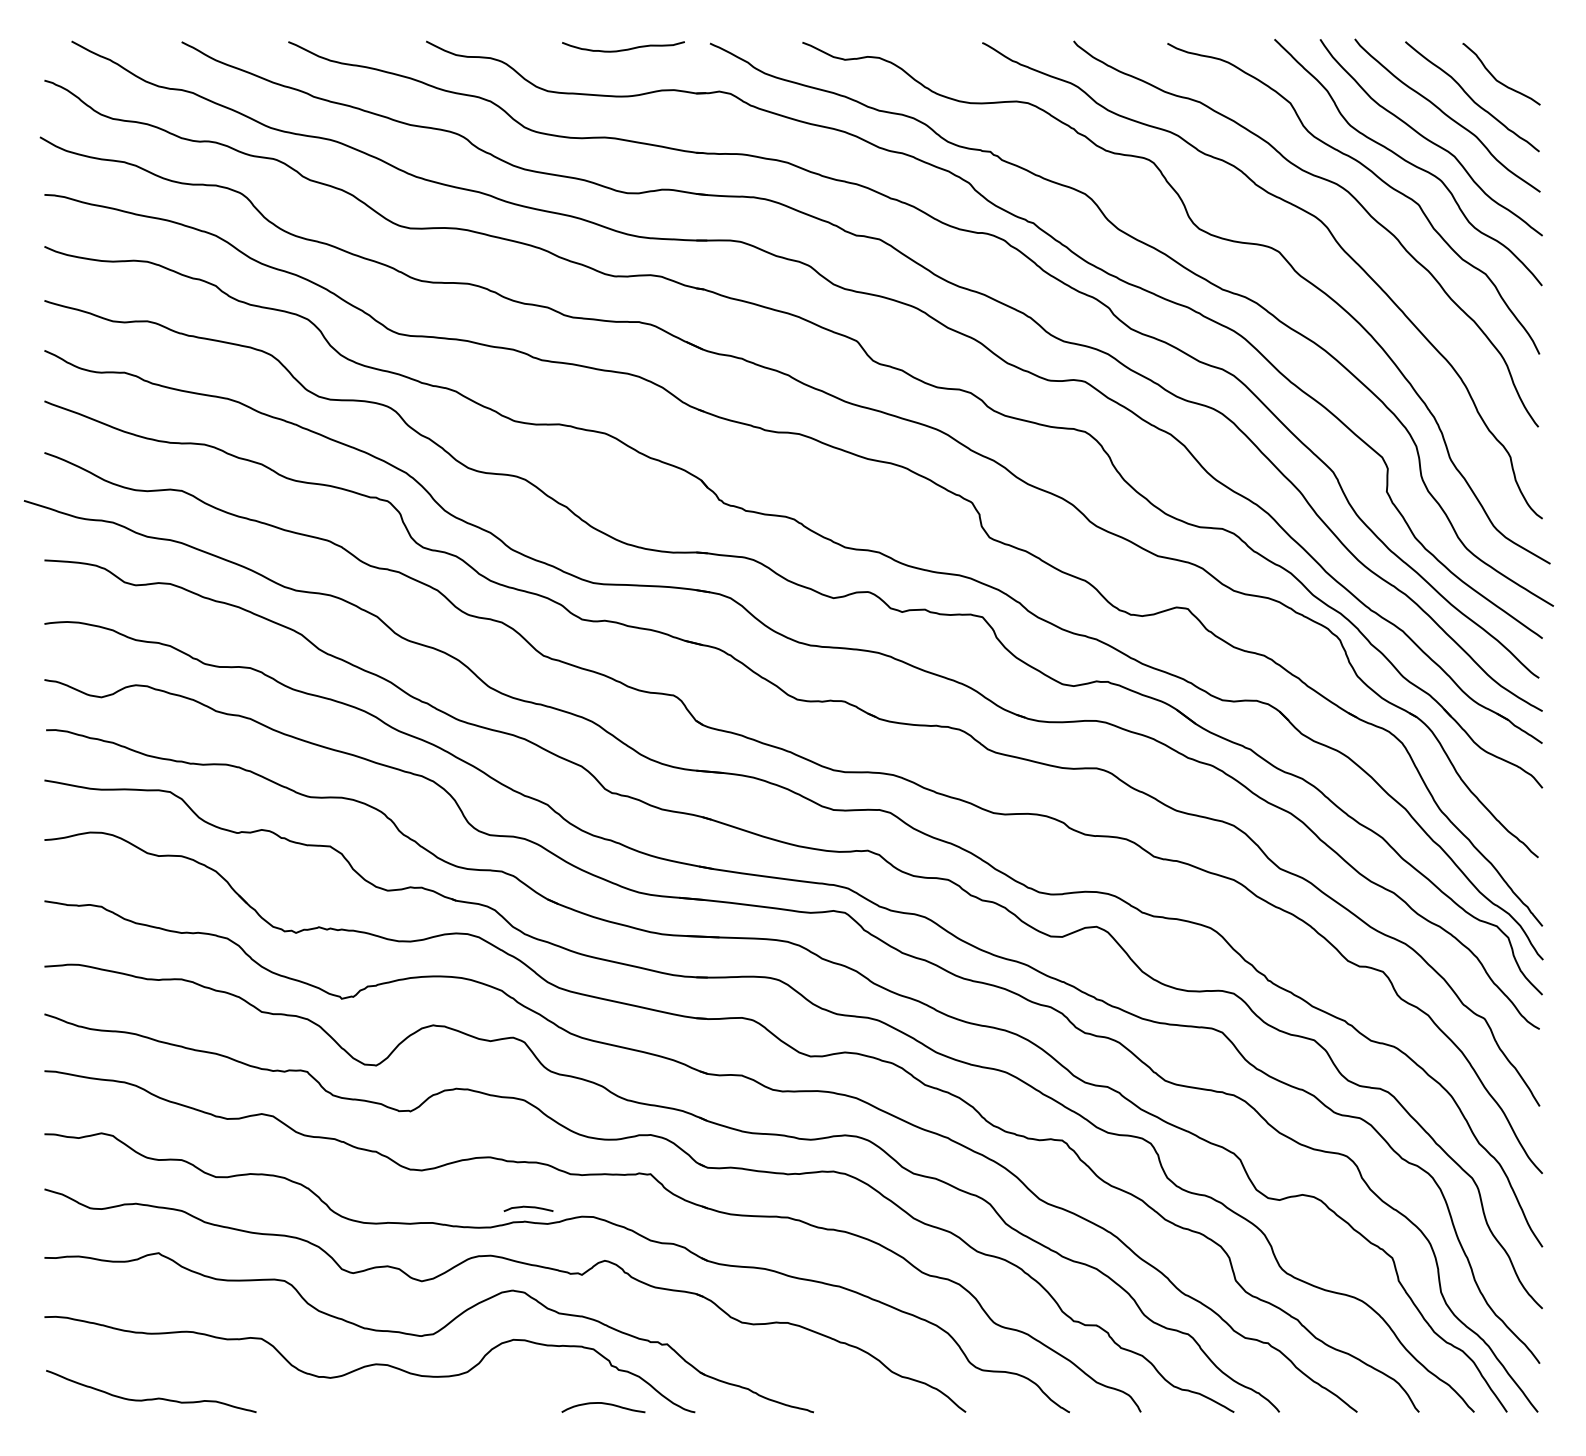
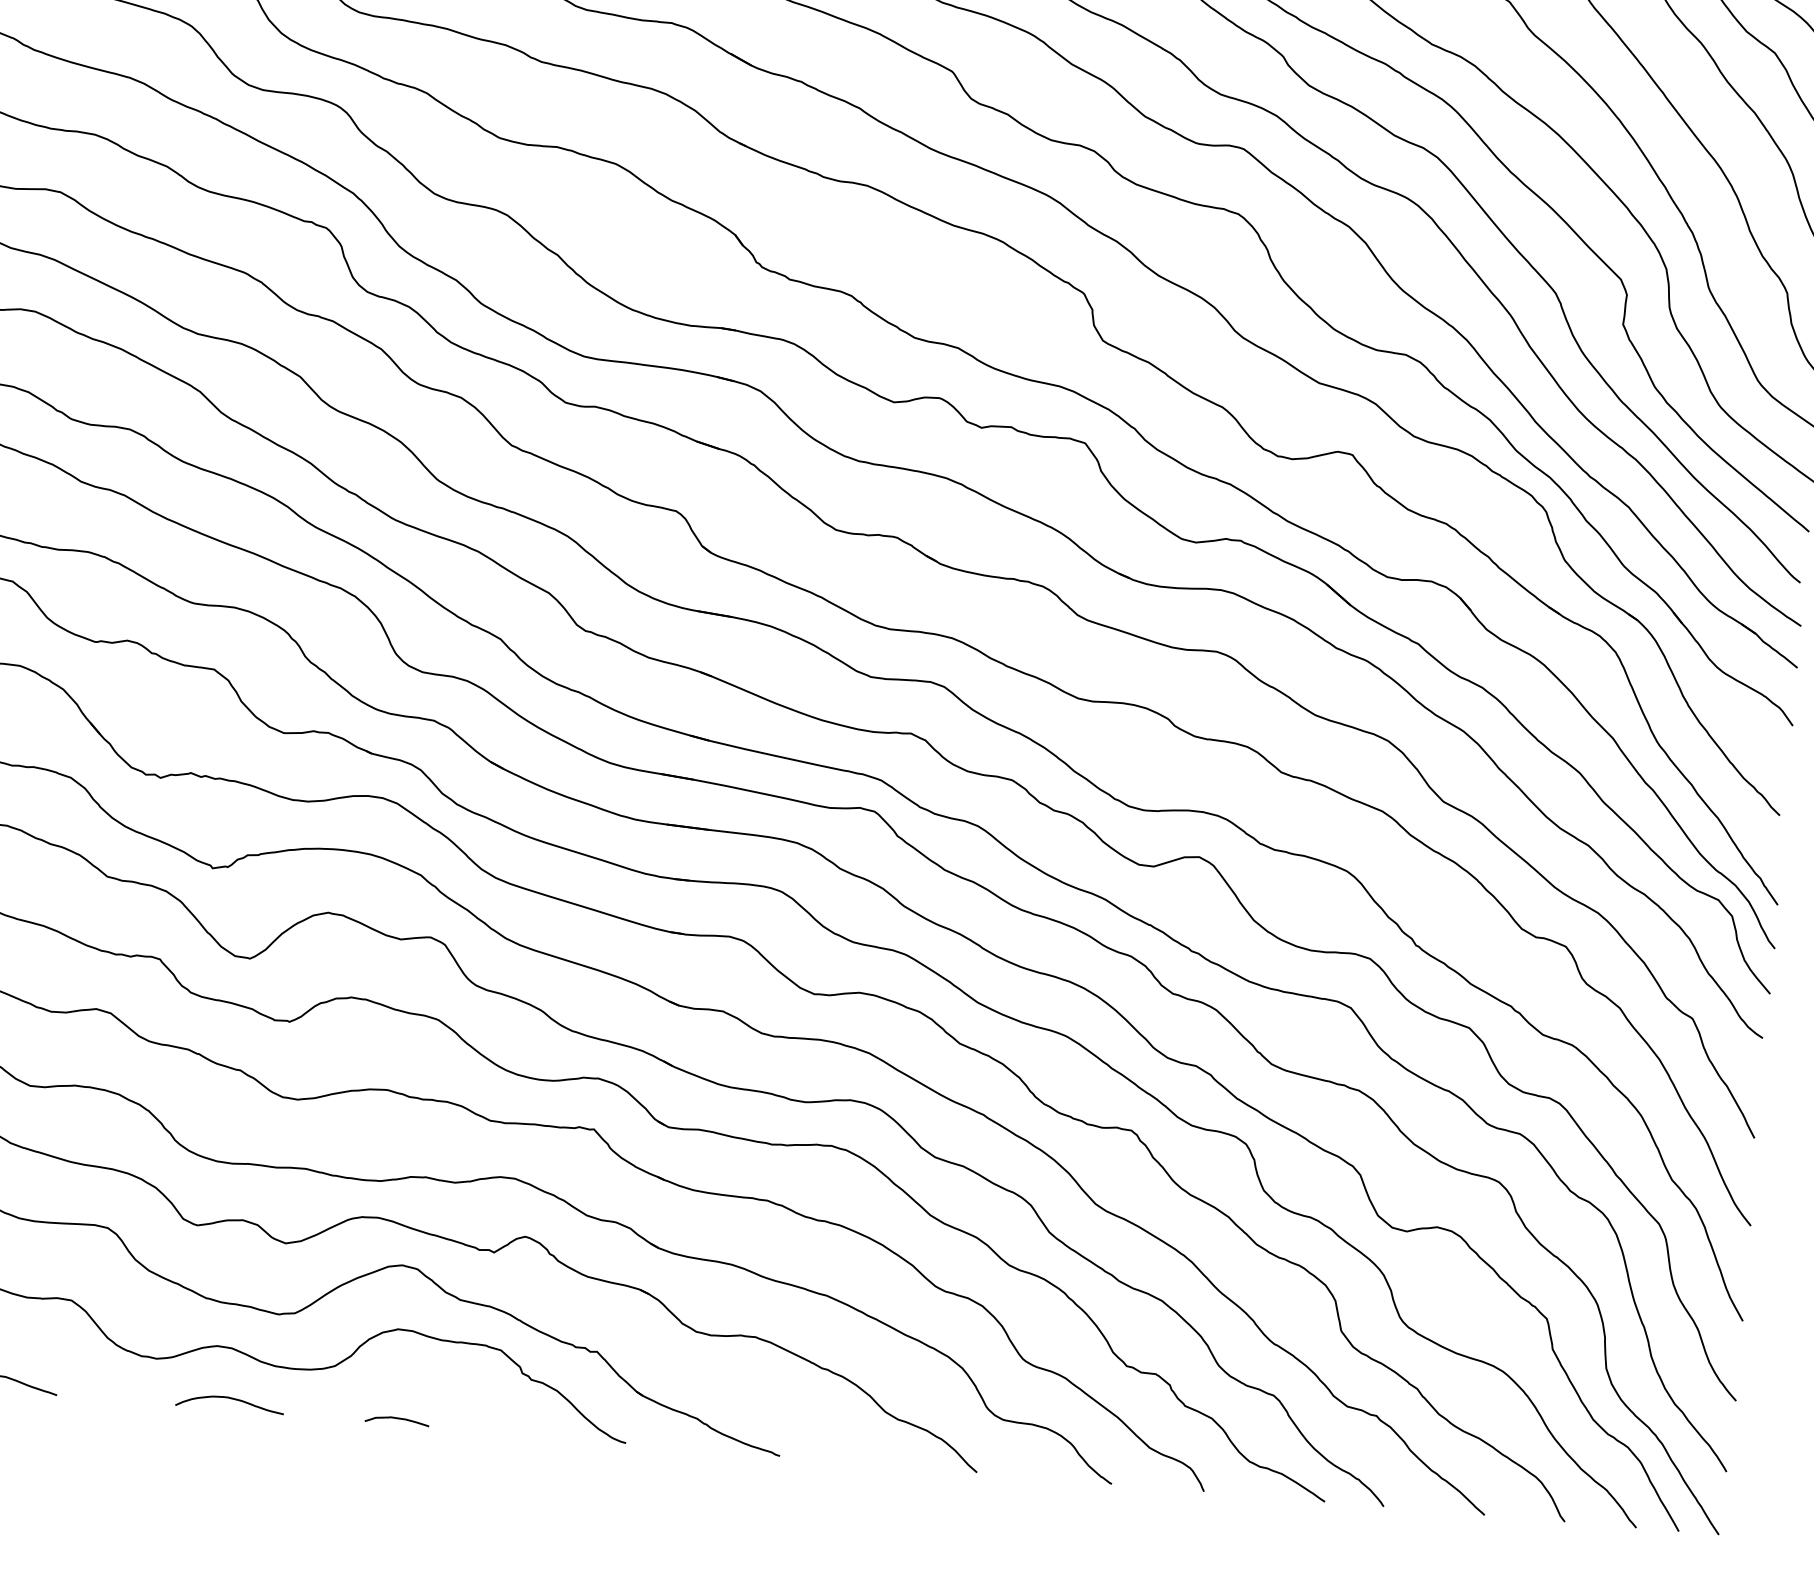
curve: (528, 1207) -> (397, 1418), moved
curve: (603, 1404) -> (230, 1399), moved

